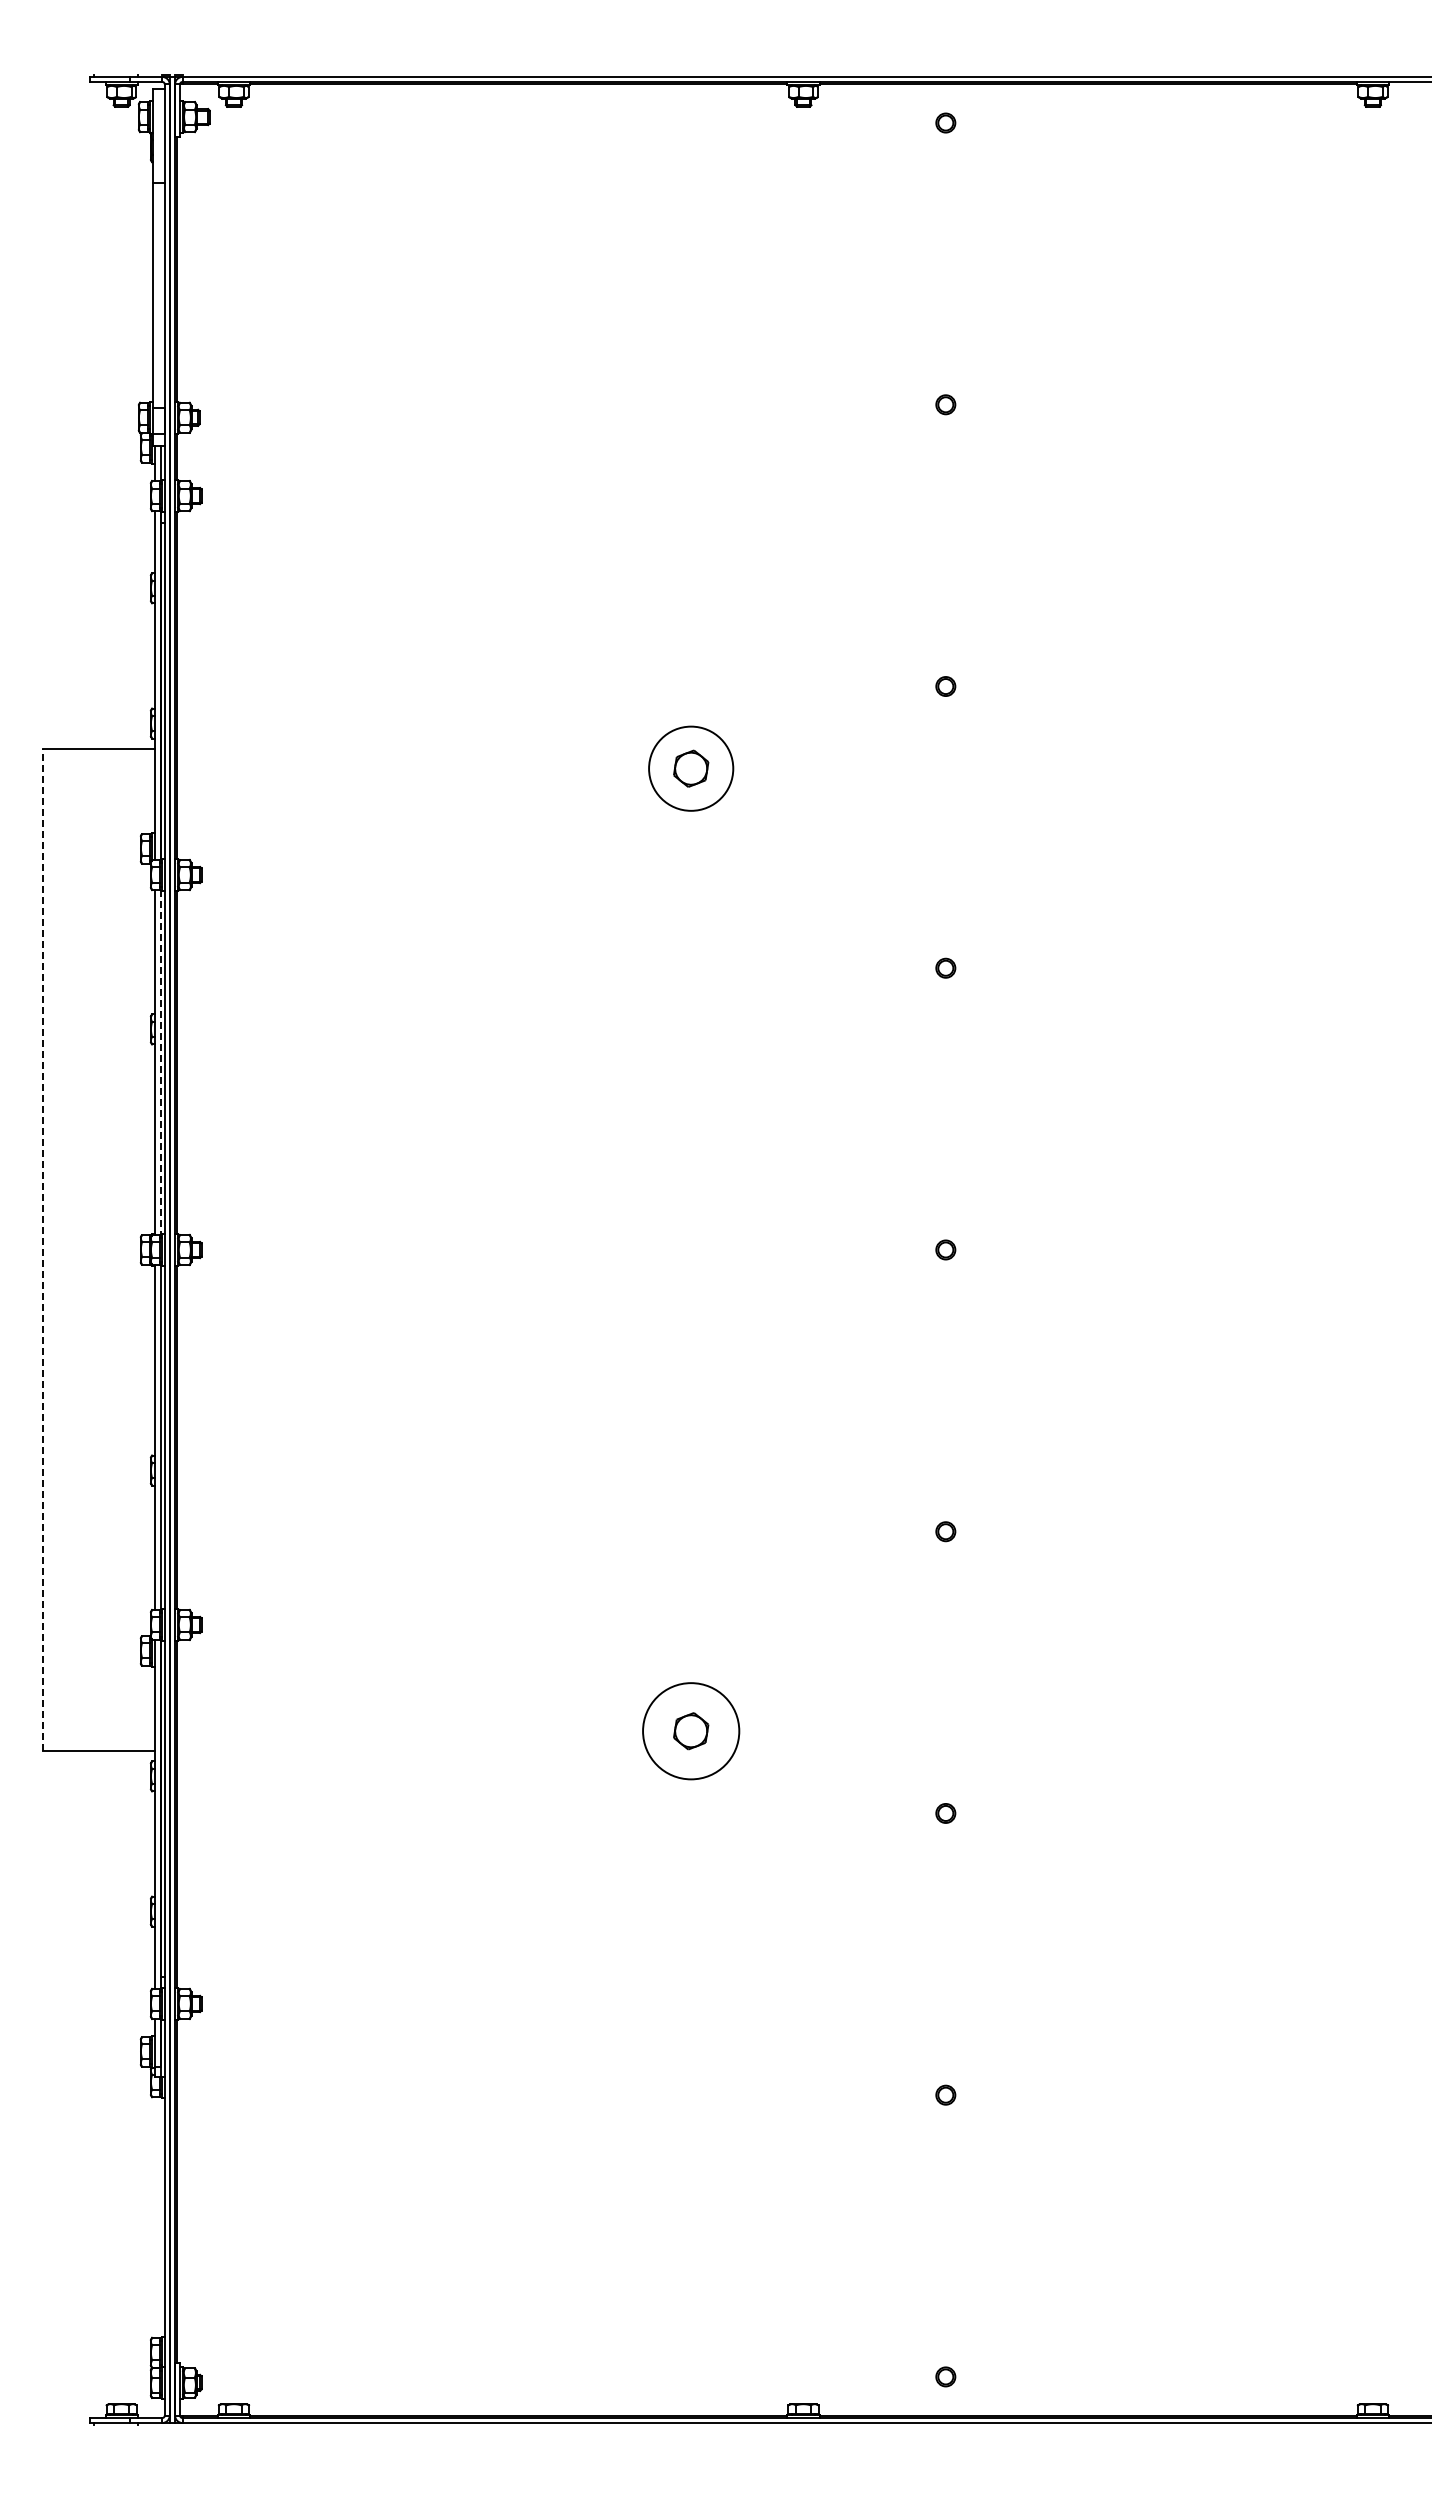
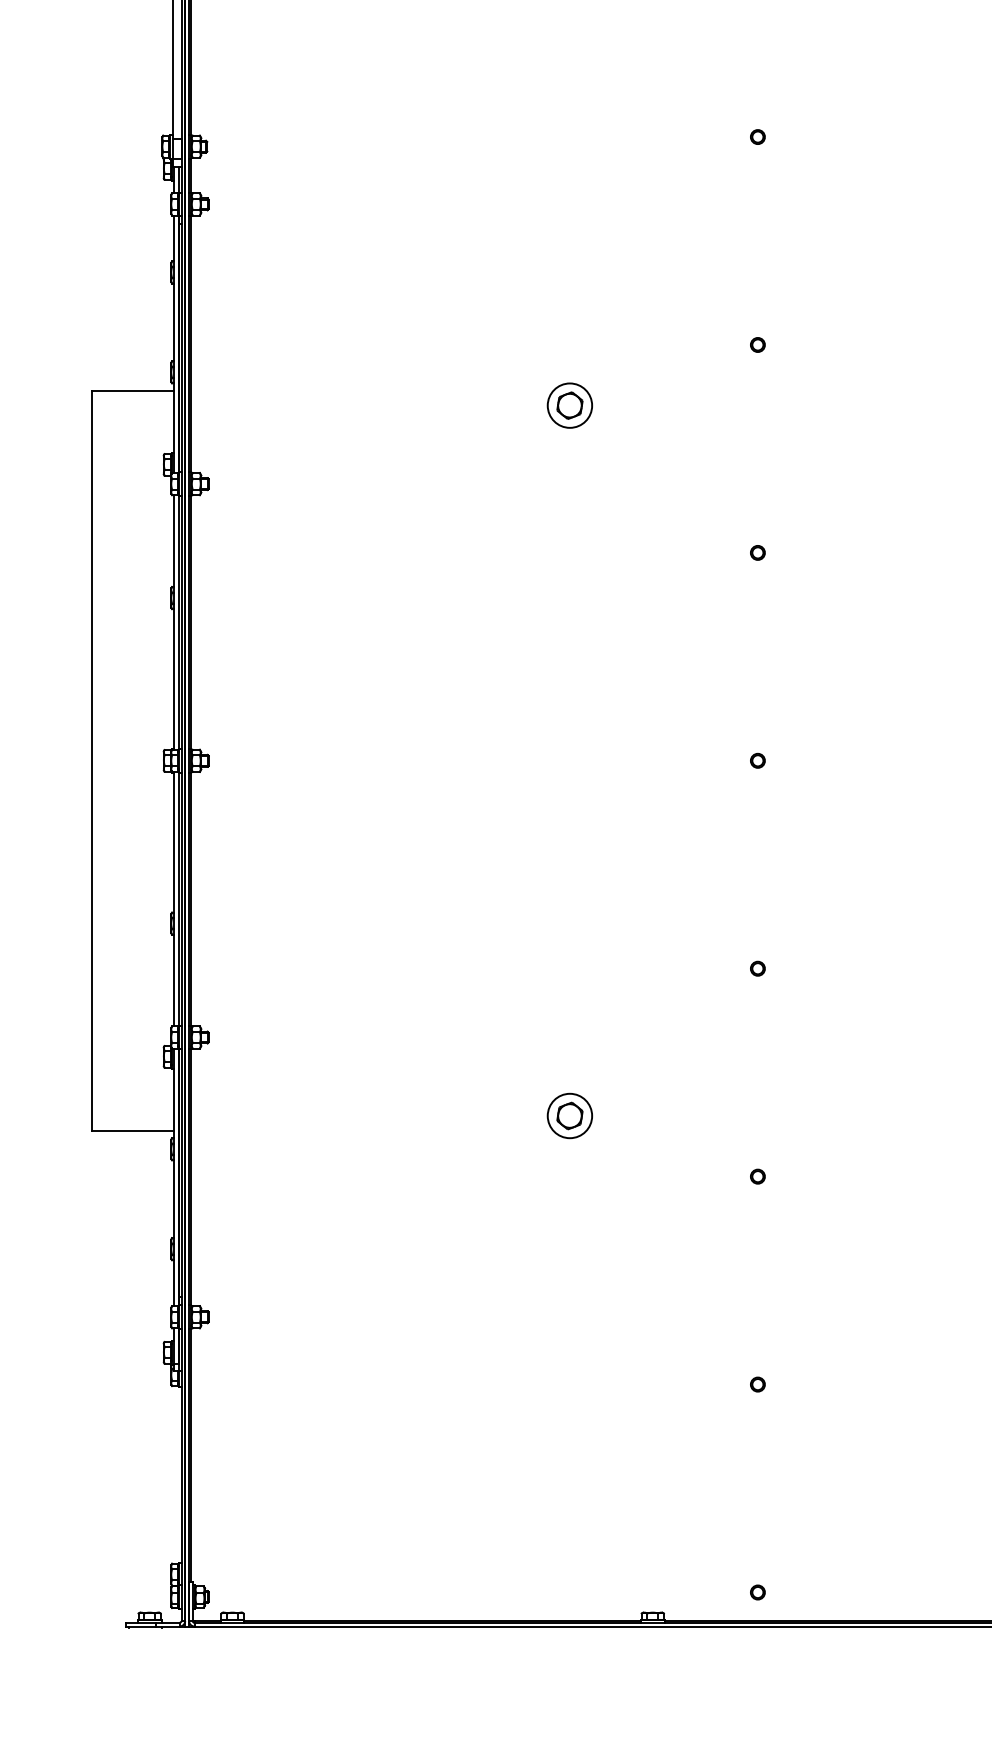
circle: (691, 768) -> (570, 405), size x0.71
line: (160, 1062) -> (178, 622), dashed -> solid
line: (42, 1249) -> (91, 760), dashed -> solid
circle: (691, 1731) -> (570, 1116), size x0.62

